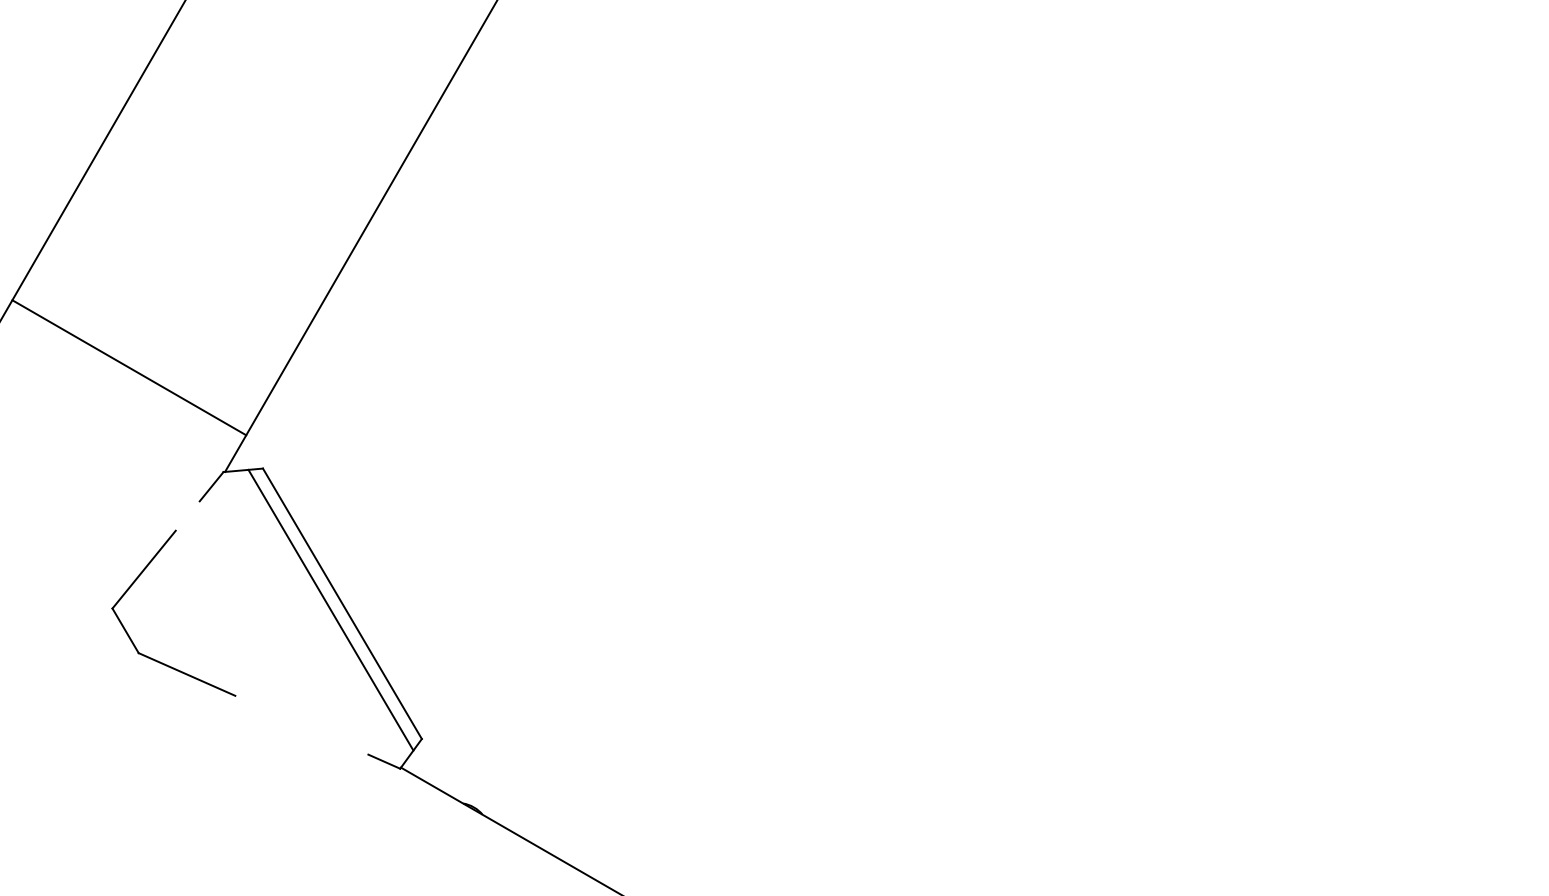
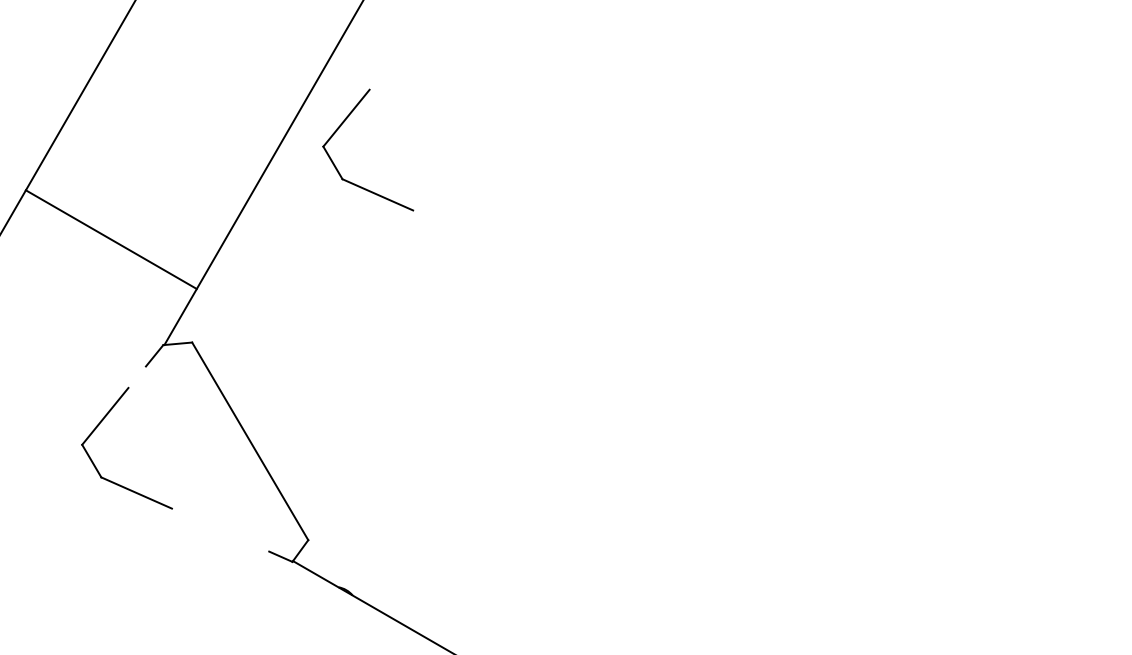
part: (464, 175) -> (339, 128), added
line: (129, 367) -> (111, 239), moved
line: (330, 609) -> (241, 445), removed

